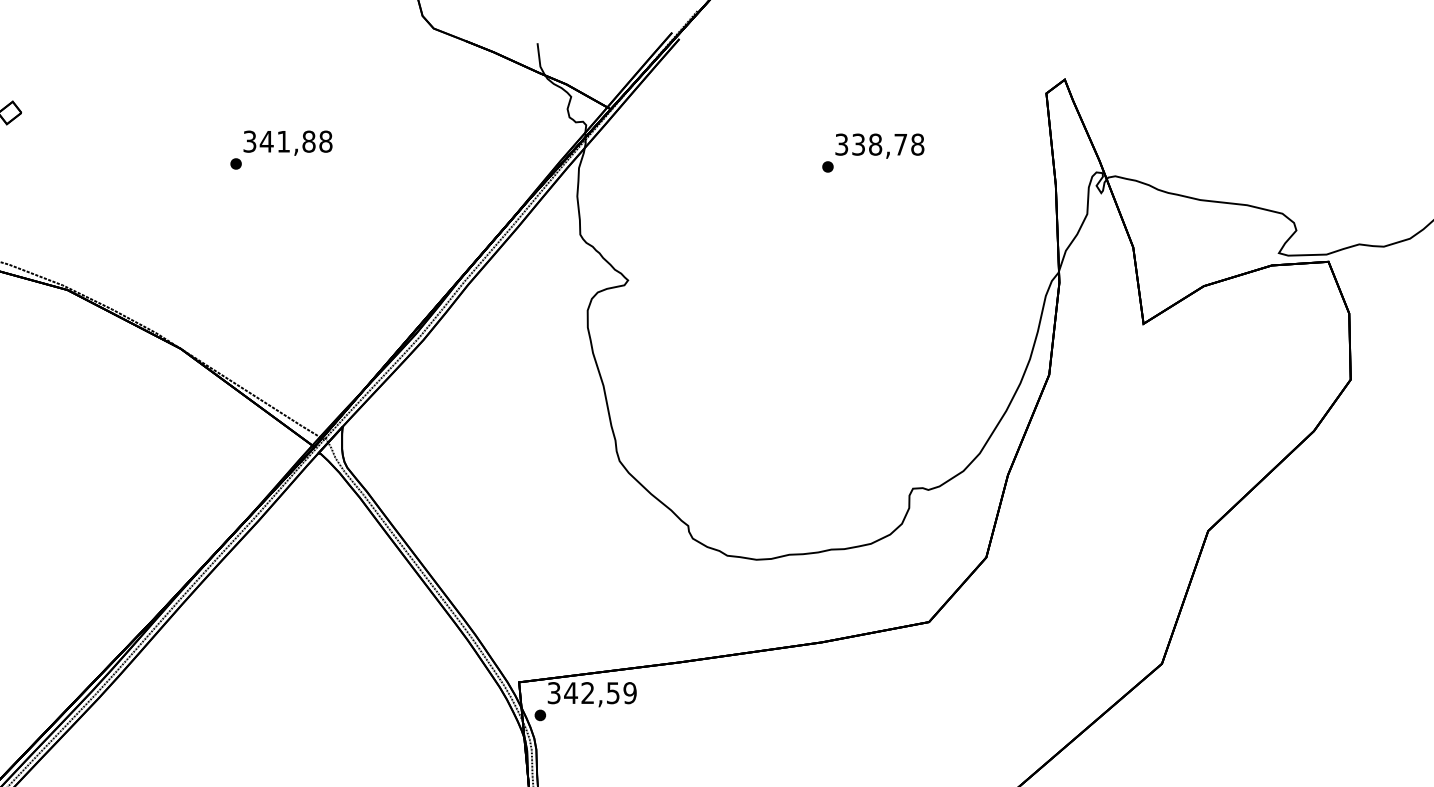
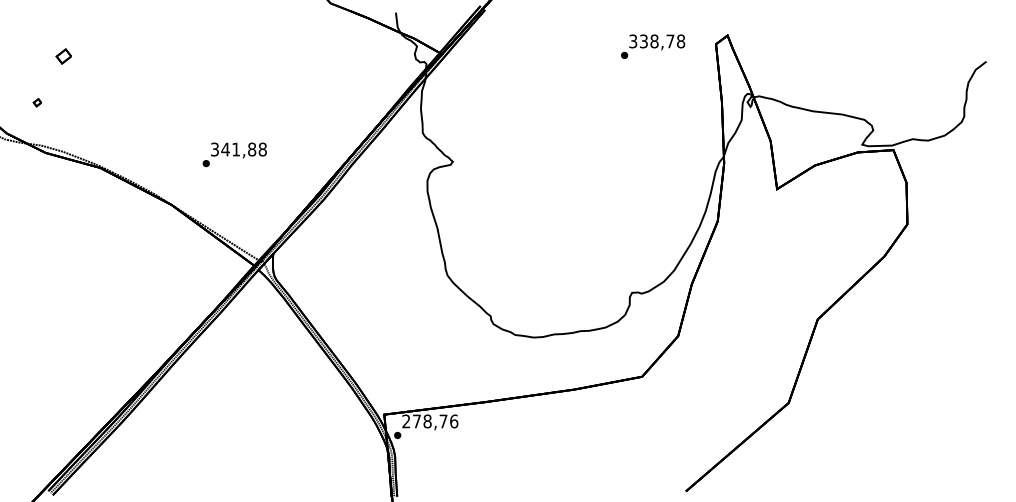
text: (280, 149) -> (234, 154), moved
text: (873, 152) -> (653, 46), moved
text: (592, 693) -> (430, 421), 342,59 -> 278,76

